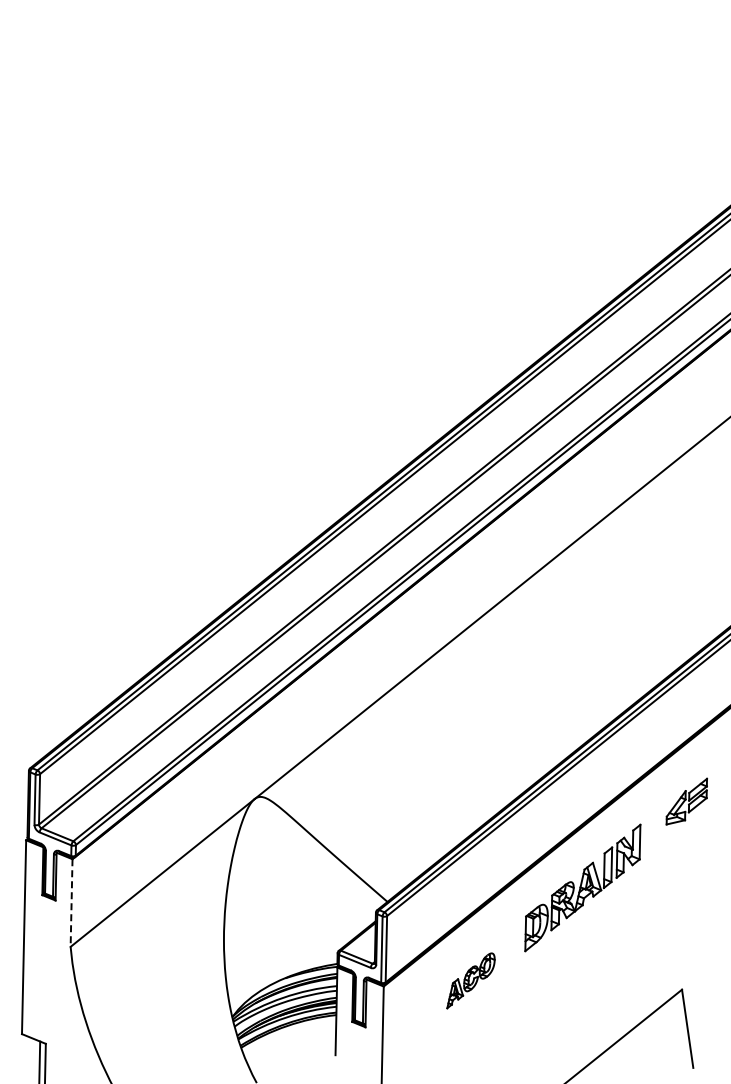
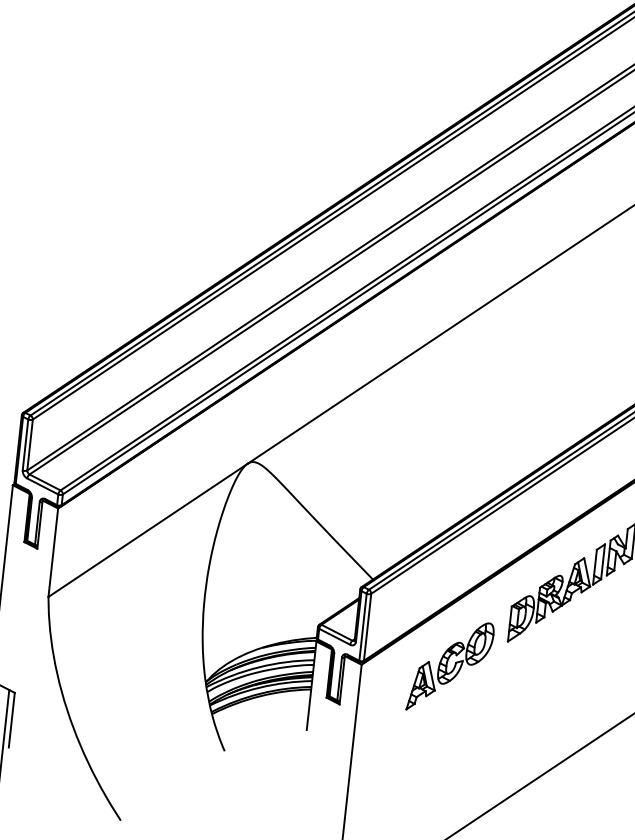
line: (71, 903) -> (53, 553), dashed -> solid
part: (470, 980) -> (449, 666), size x1.67

